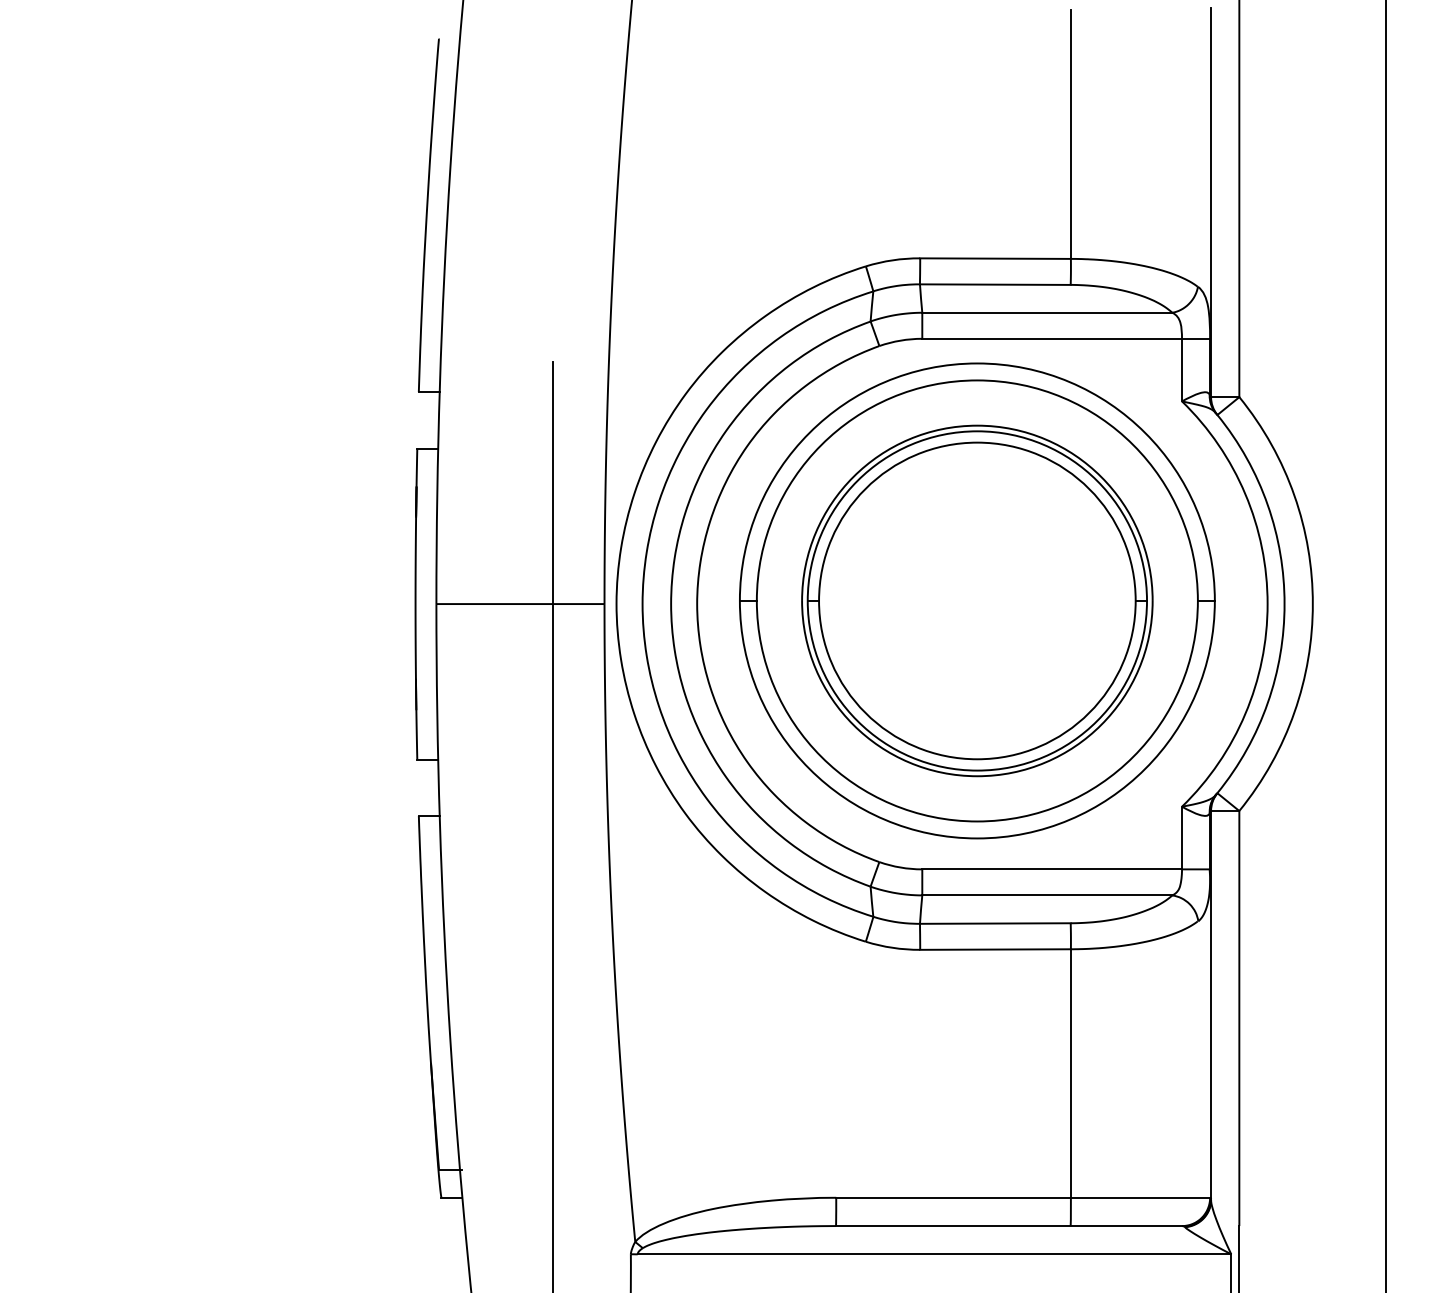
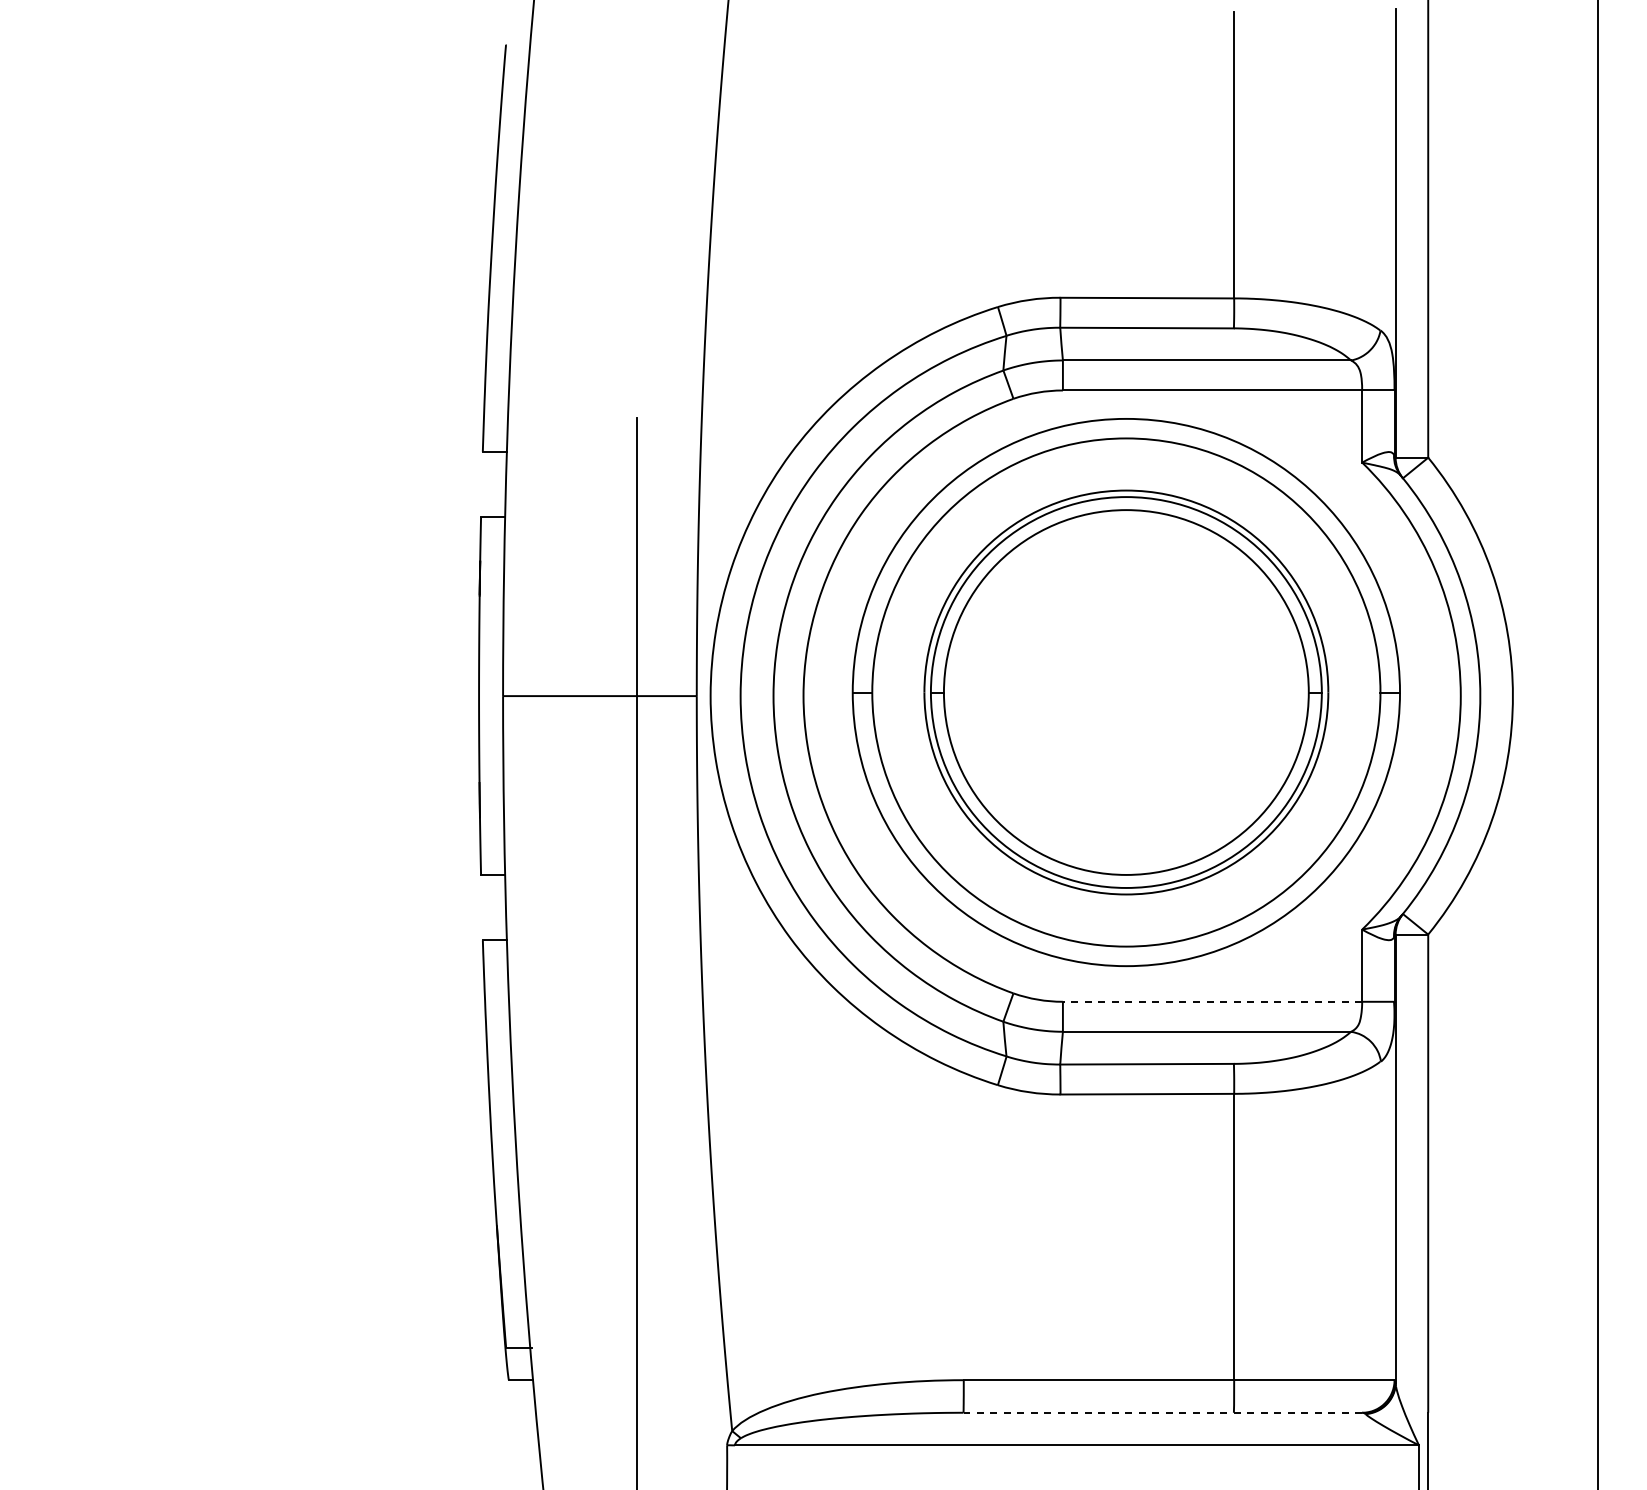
line: (1052, 869) -> (1212, 1001), solid -> dashed
line: (1008, 1225) -> (1162, 1412), solid -> dashed

